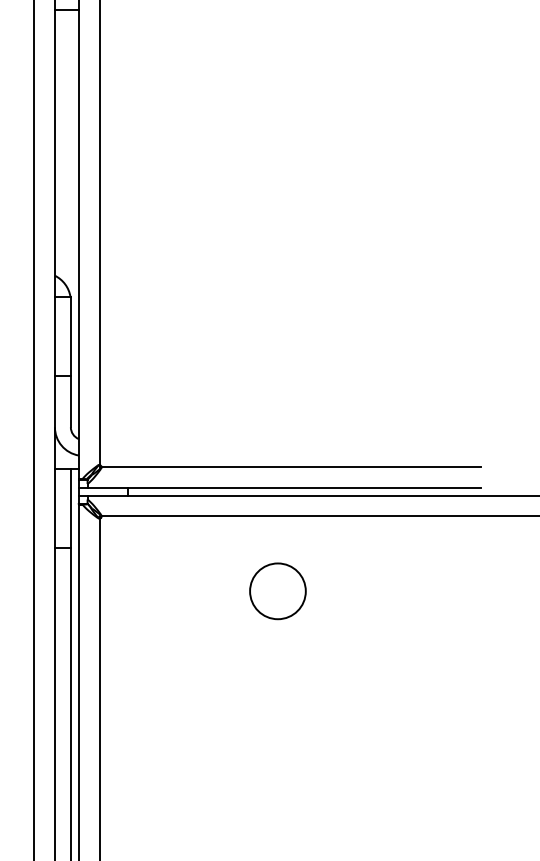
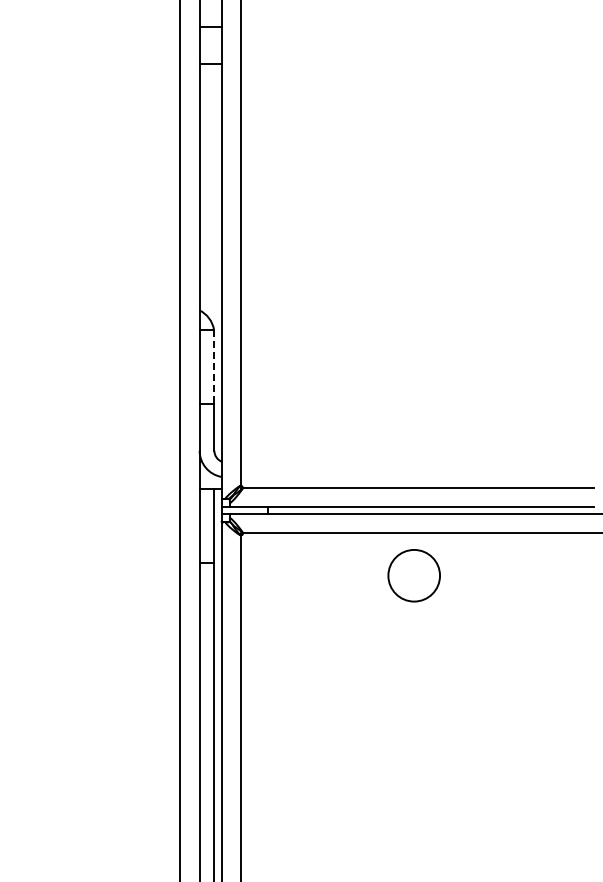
line: (70, 336) -> (214, 366), solid -> dashed
circle: (277, 591) -> (413, 575), moved

